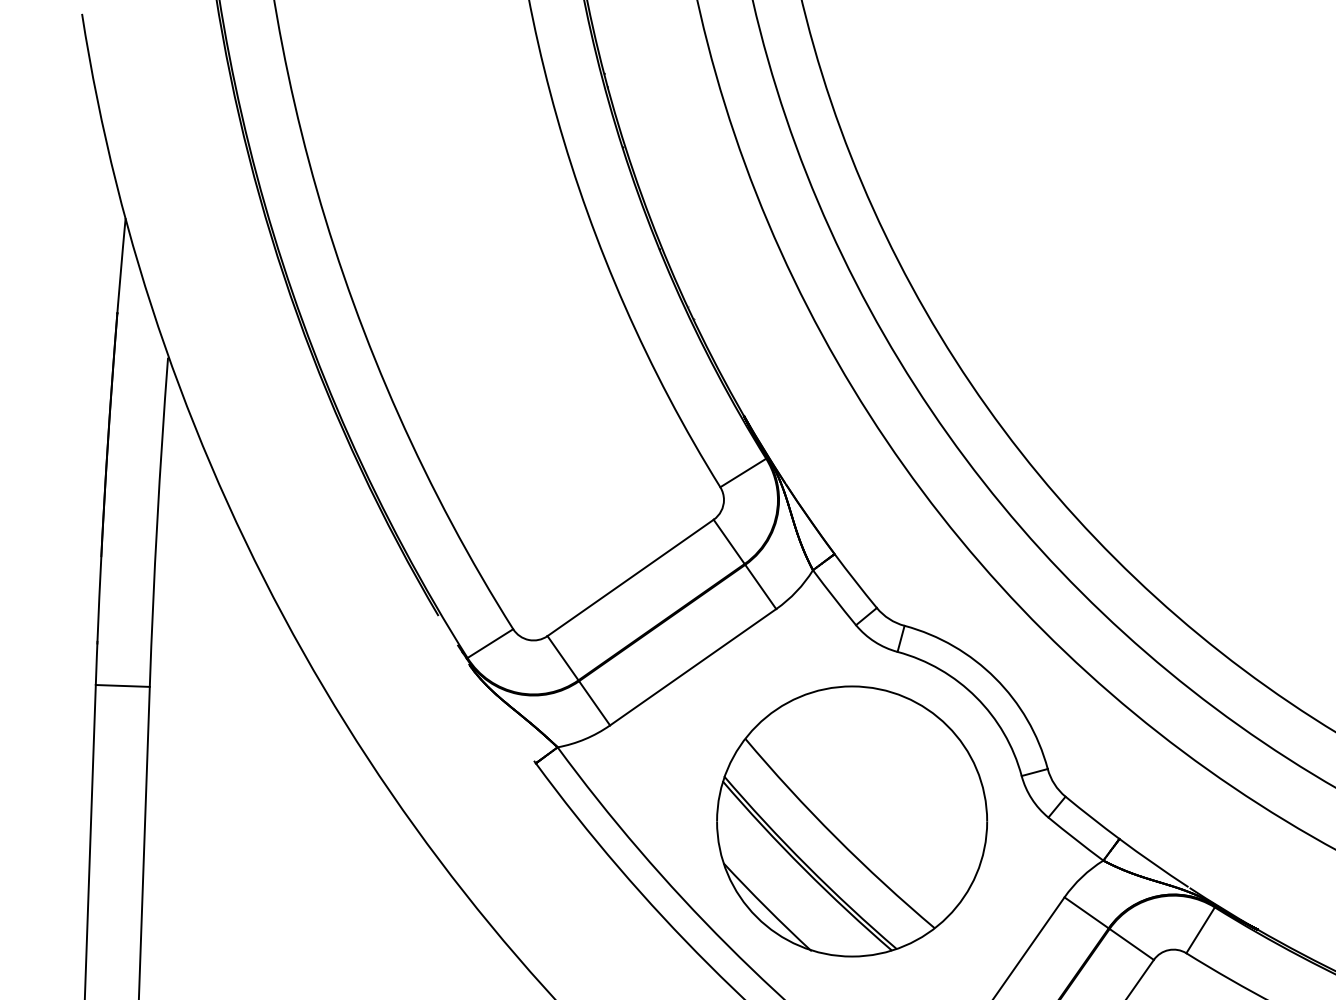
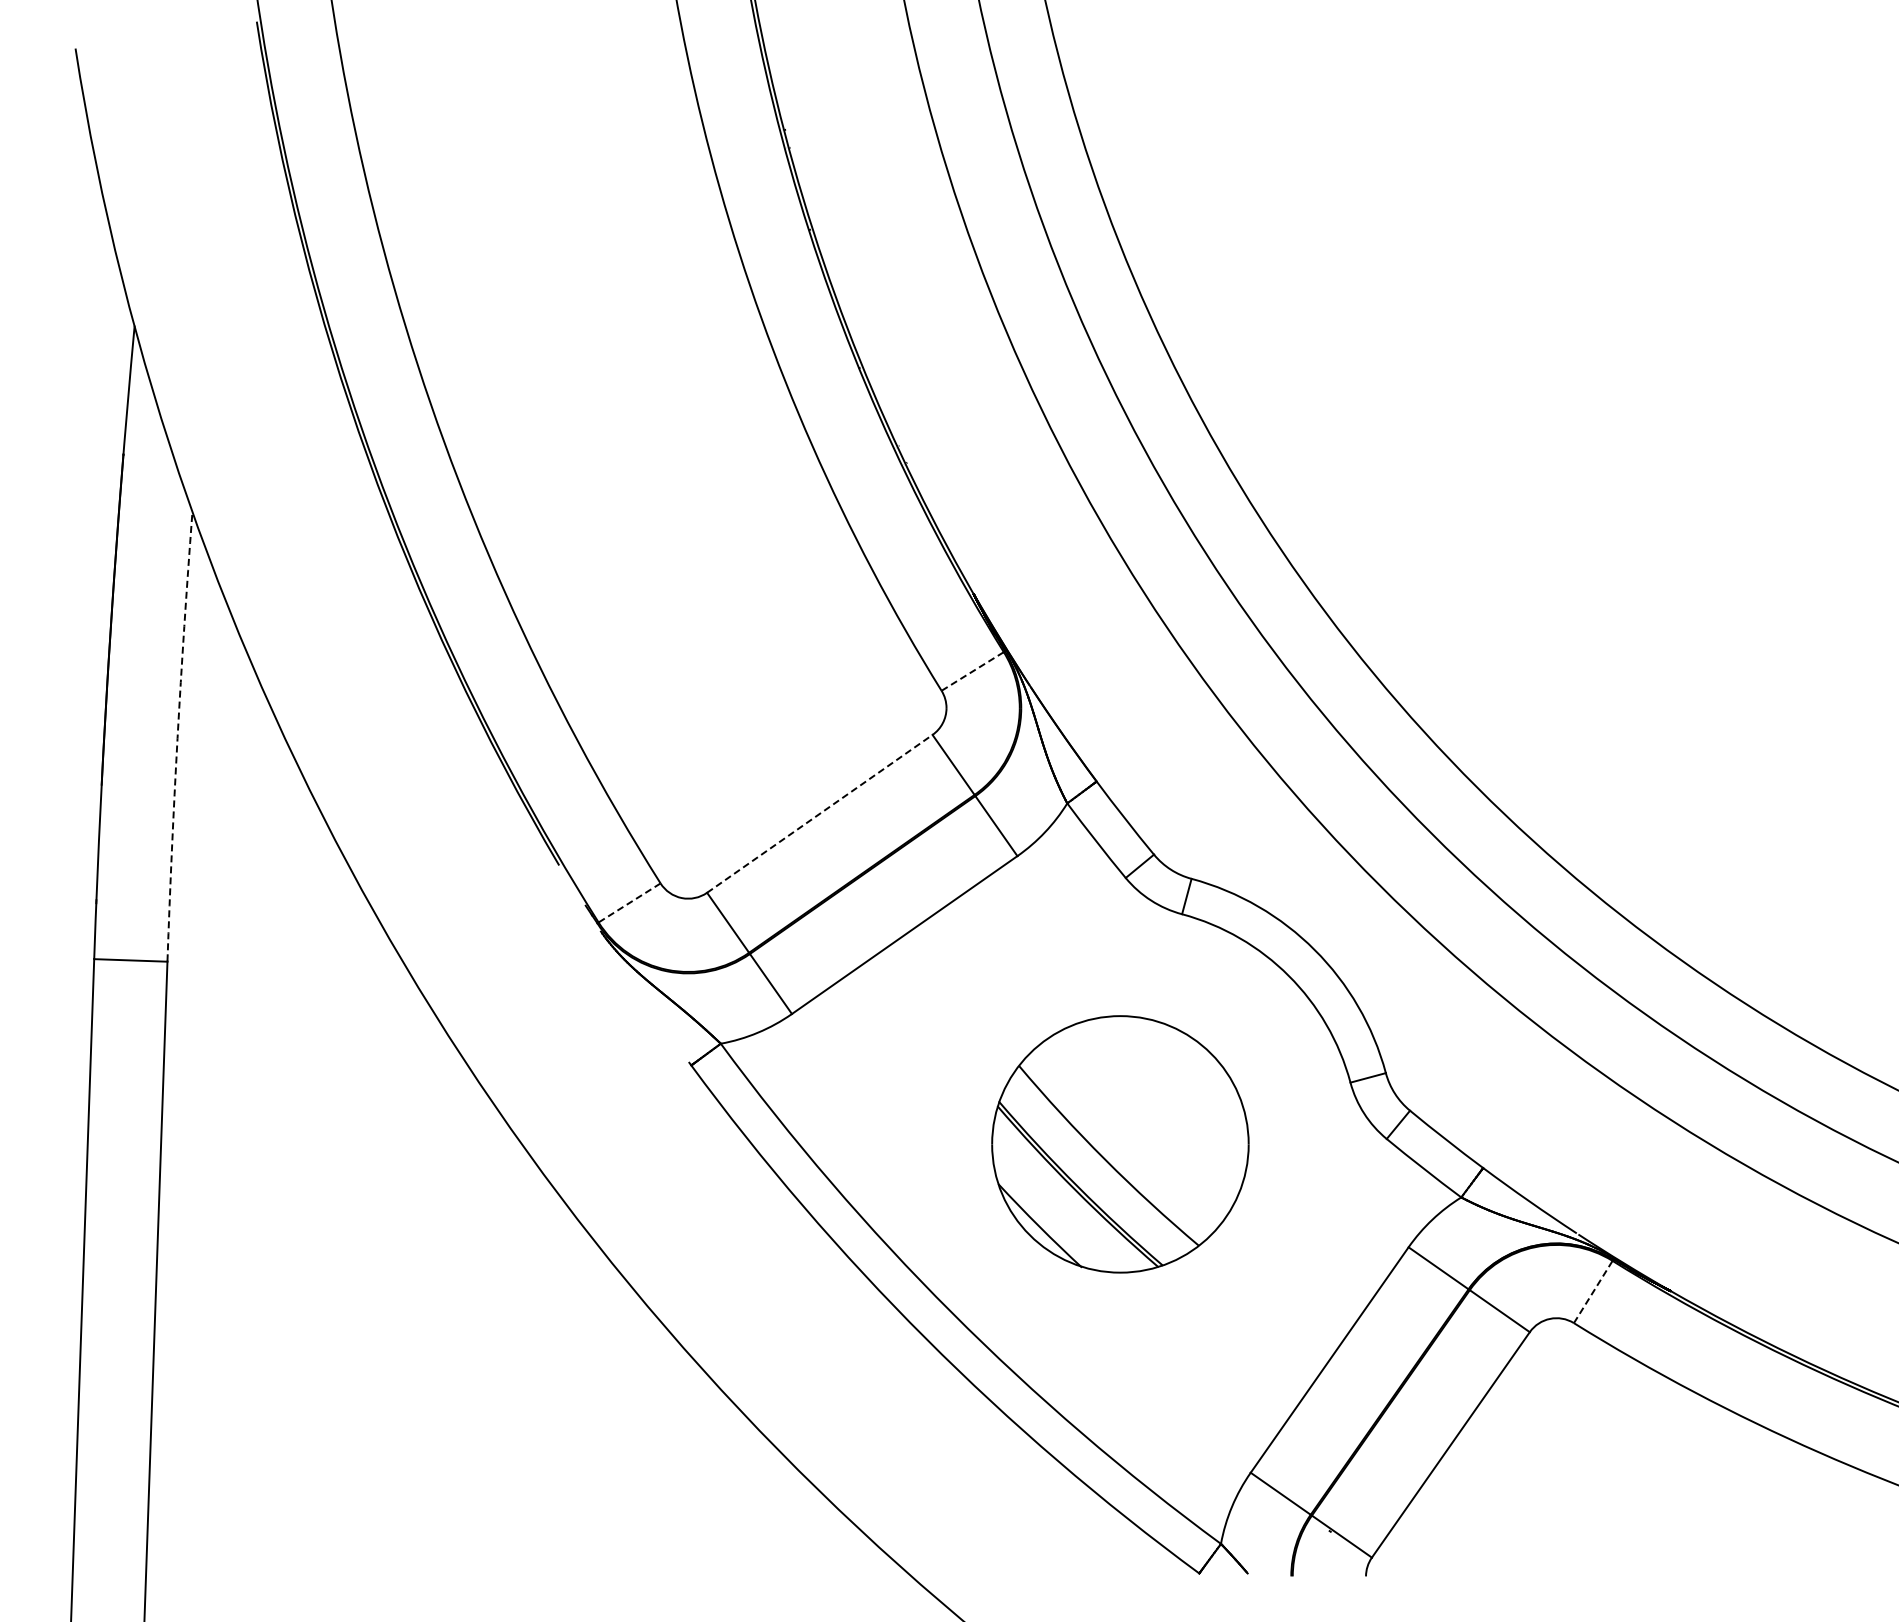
line: (743, 473) -> (972, 671), solid -> dashed
arc: (157, 522) -> (177, 738), solid -> dashed
line: (630, 577) -> (819, 813), solid -> dashed
line: (490, 643) -> (629, 902), solid -> dashed
part: (852, 821) -> (1120, 1144), size x0.7
line: (1200, 930) -> (1593, 1292), solid -> dashed

